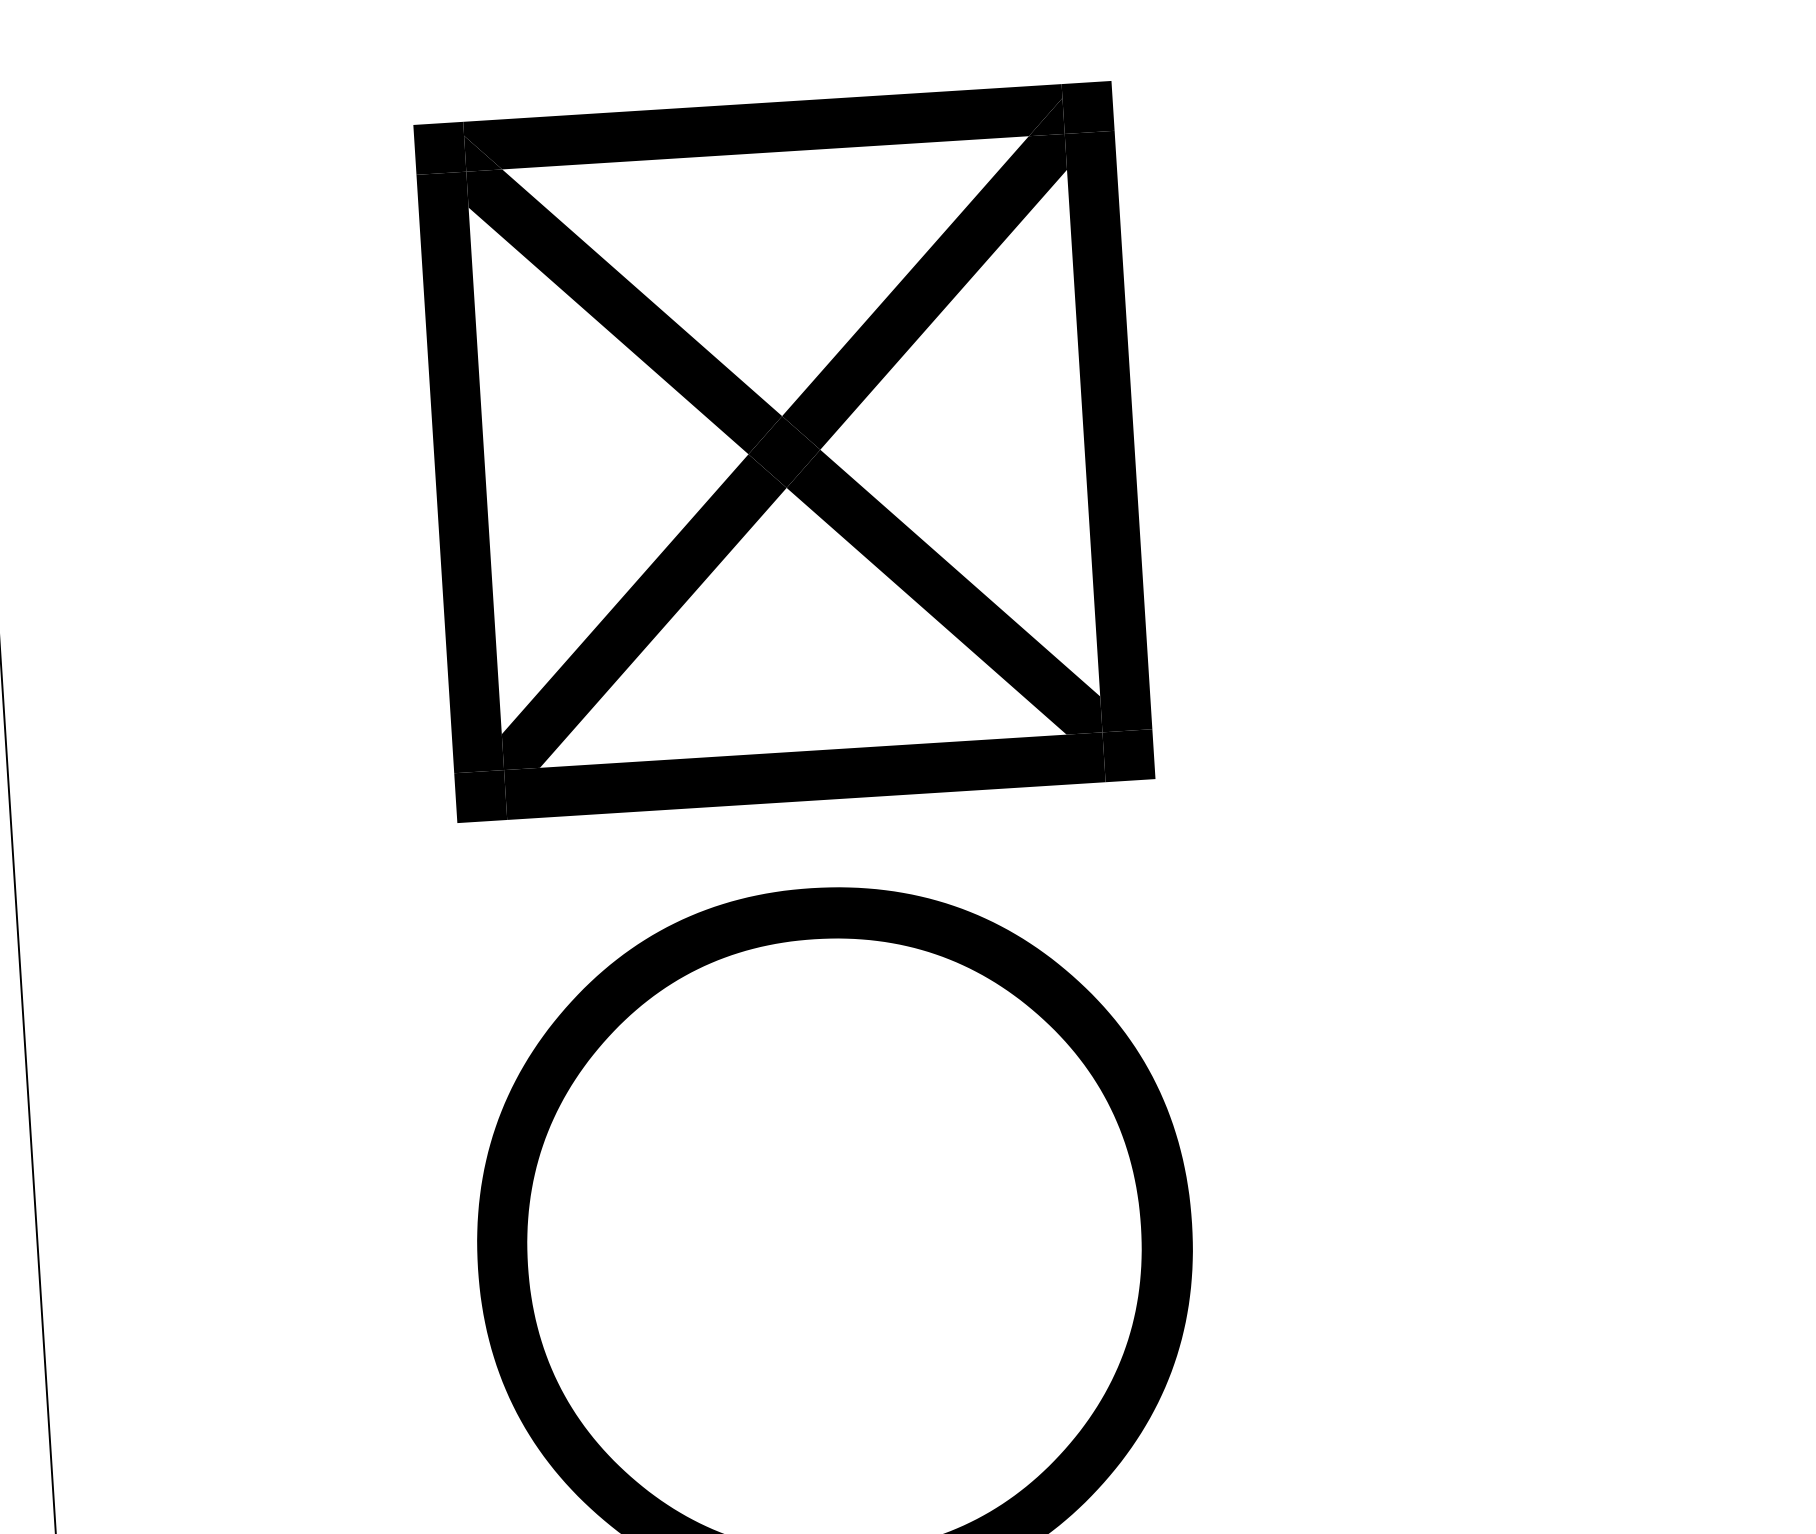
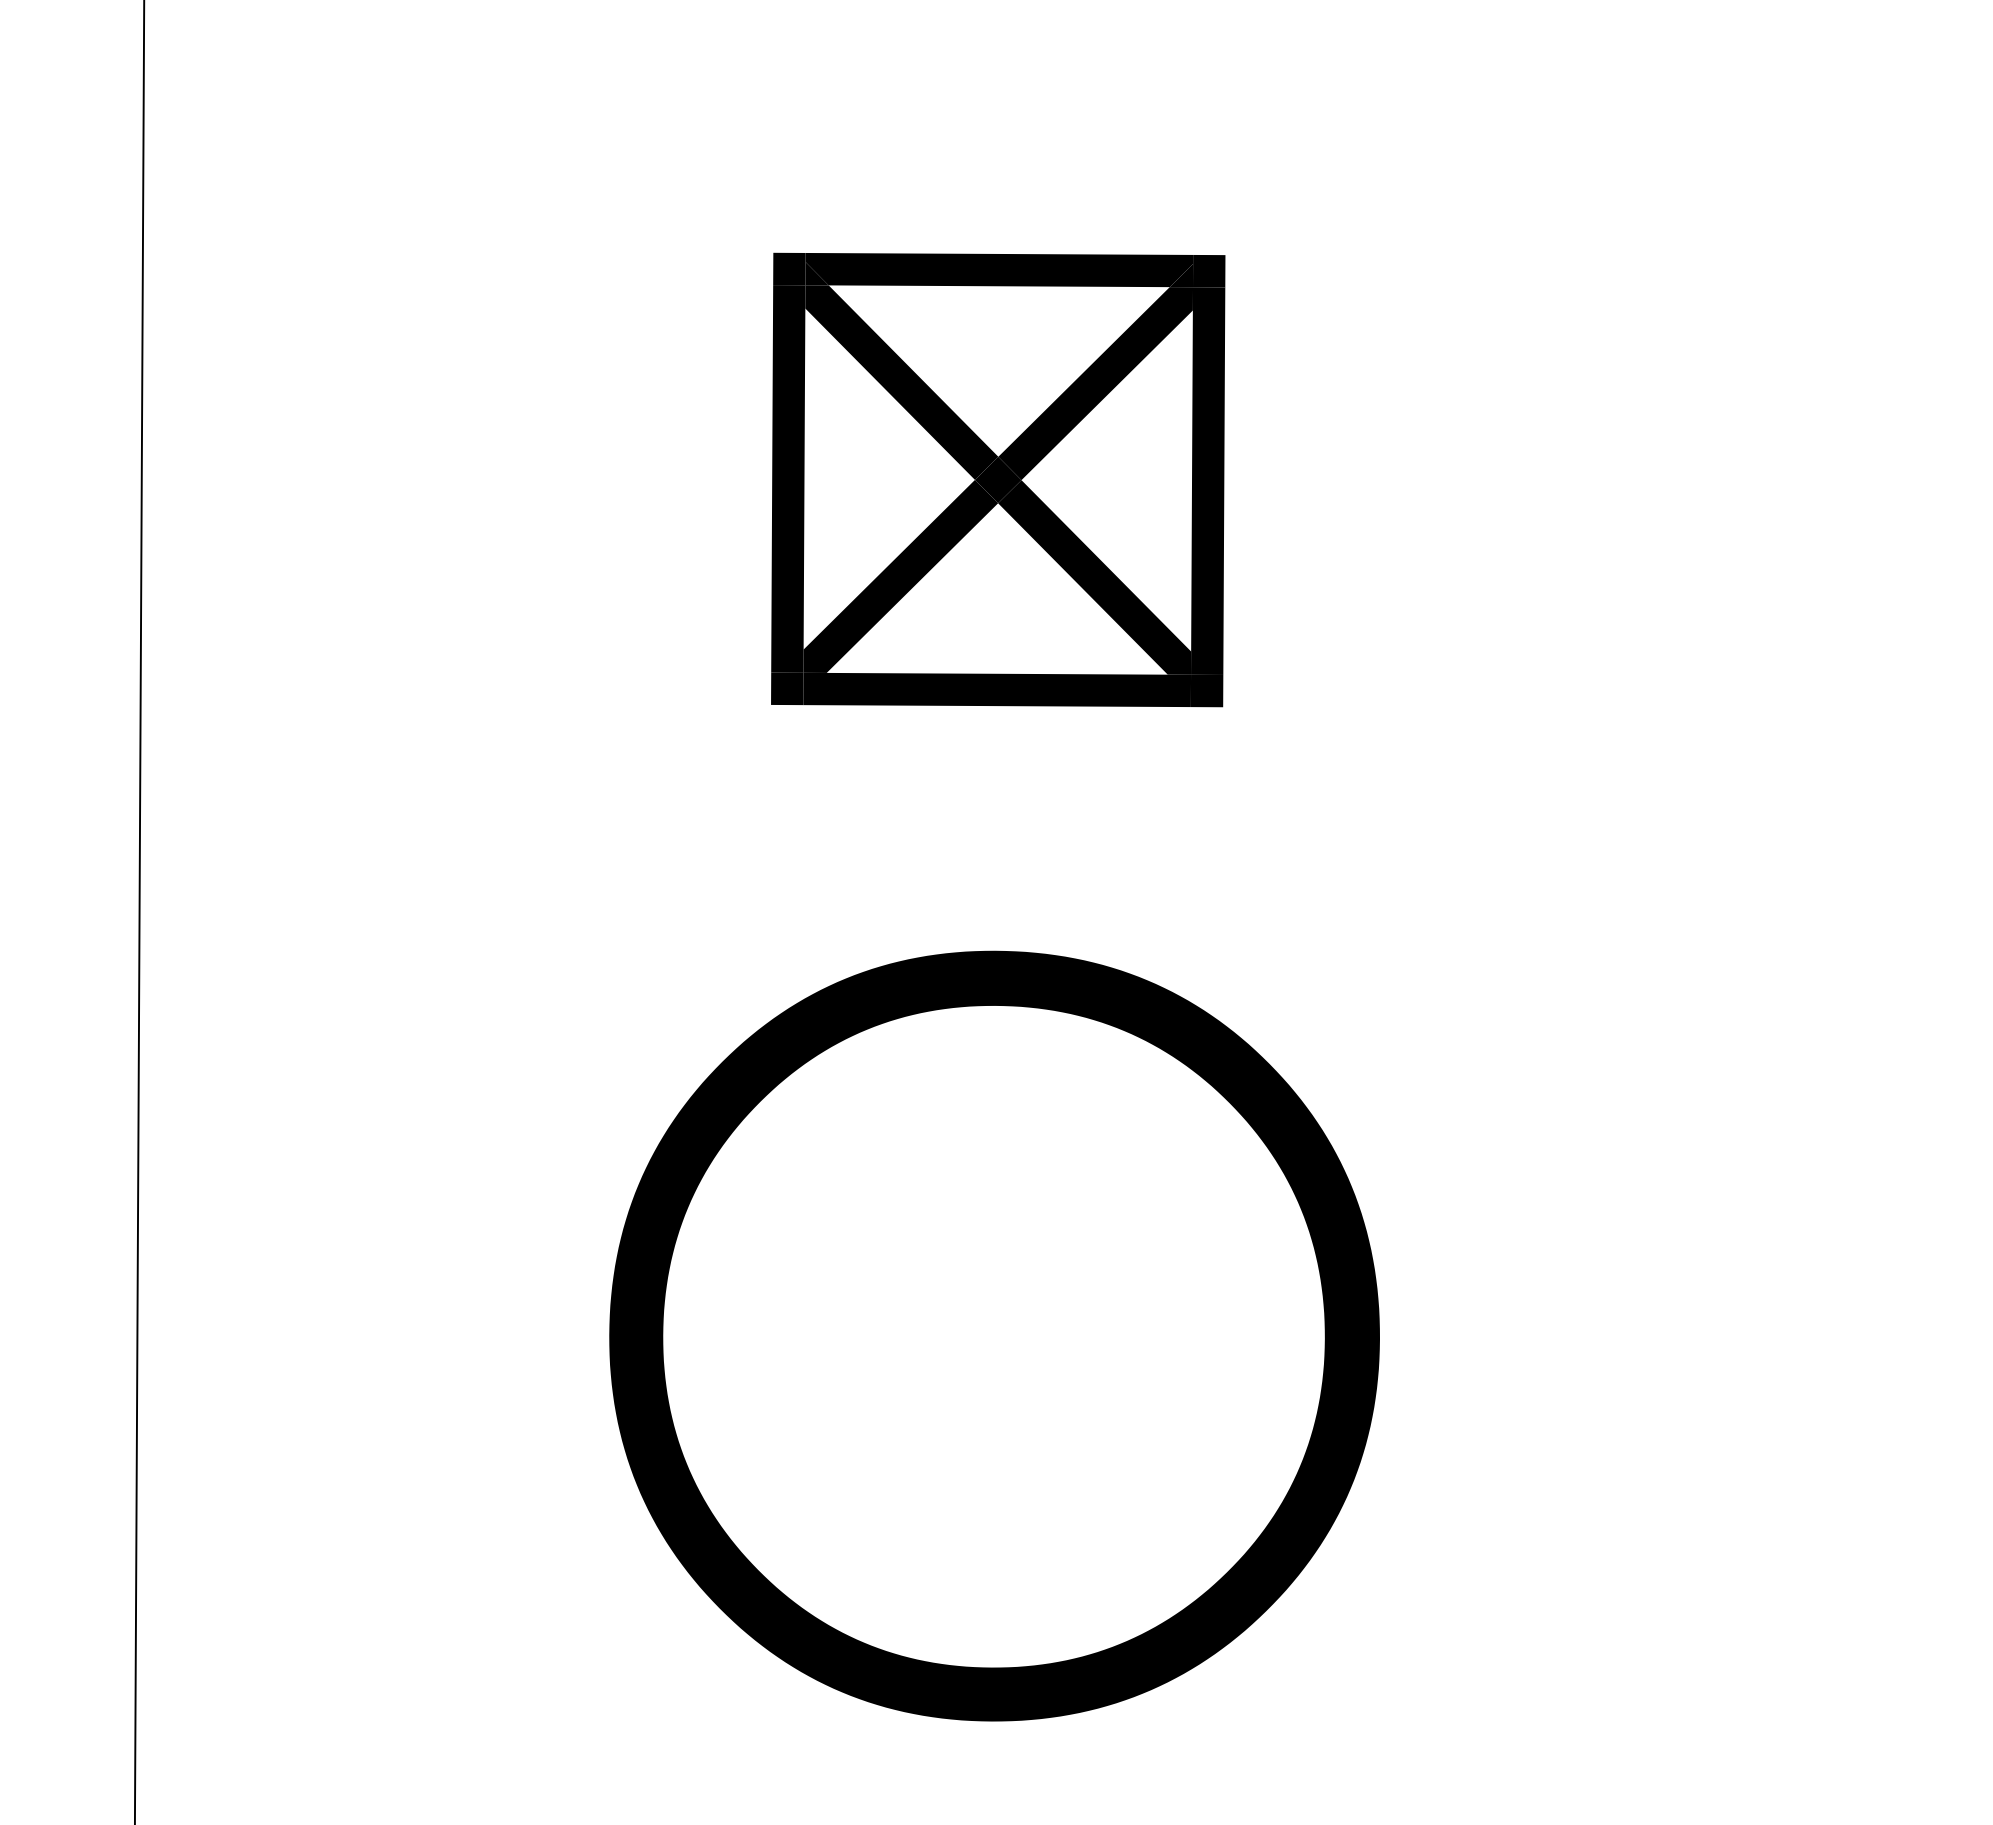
part: (783, 451) -> (997, 479), size x0.6

